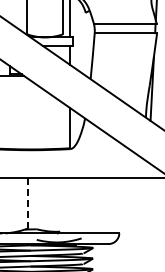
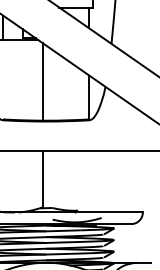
line: (27, 113) -> (42, 81), added
line: (27, 203) -> (42, 179), dashed -> solid

